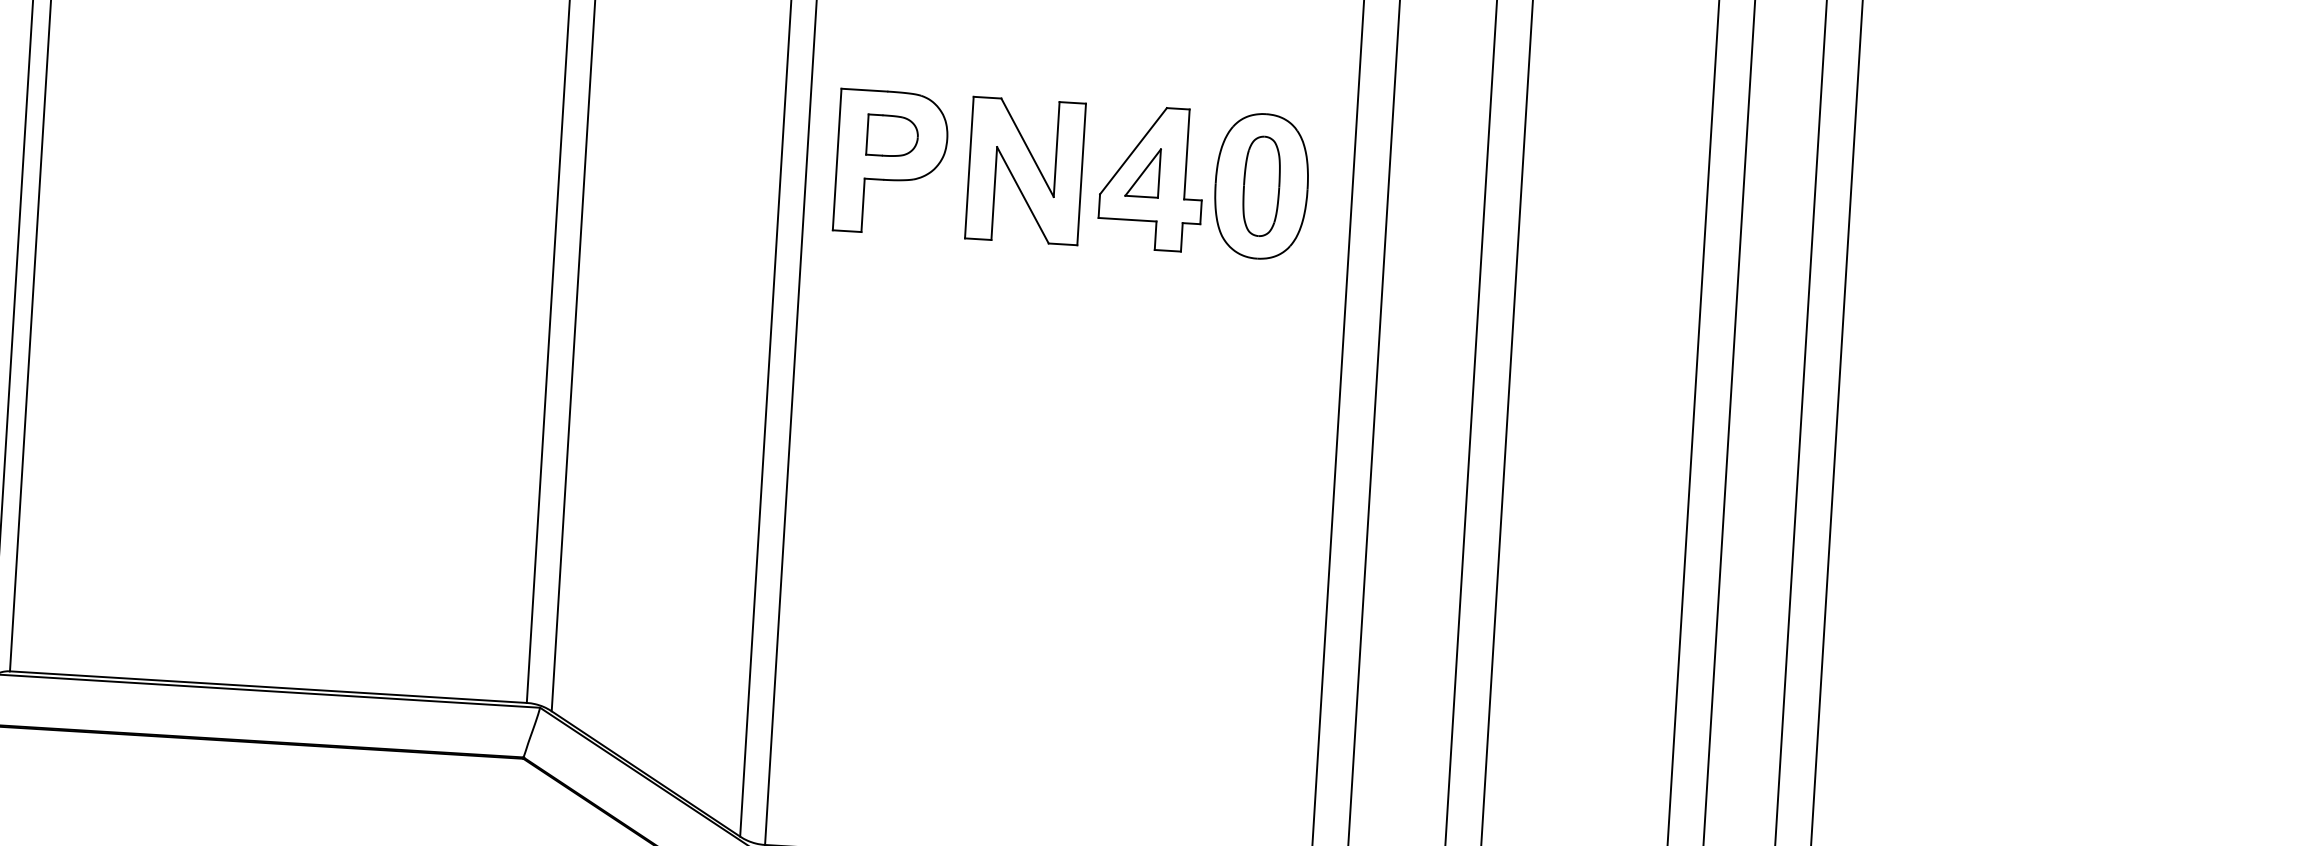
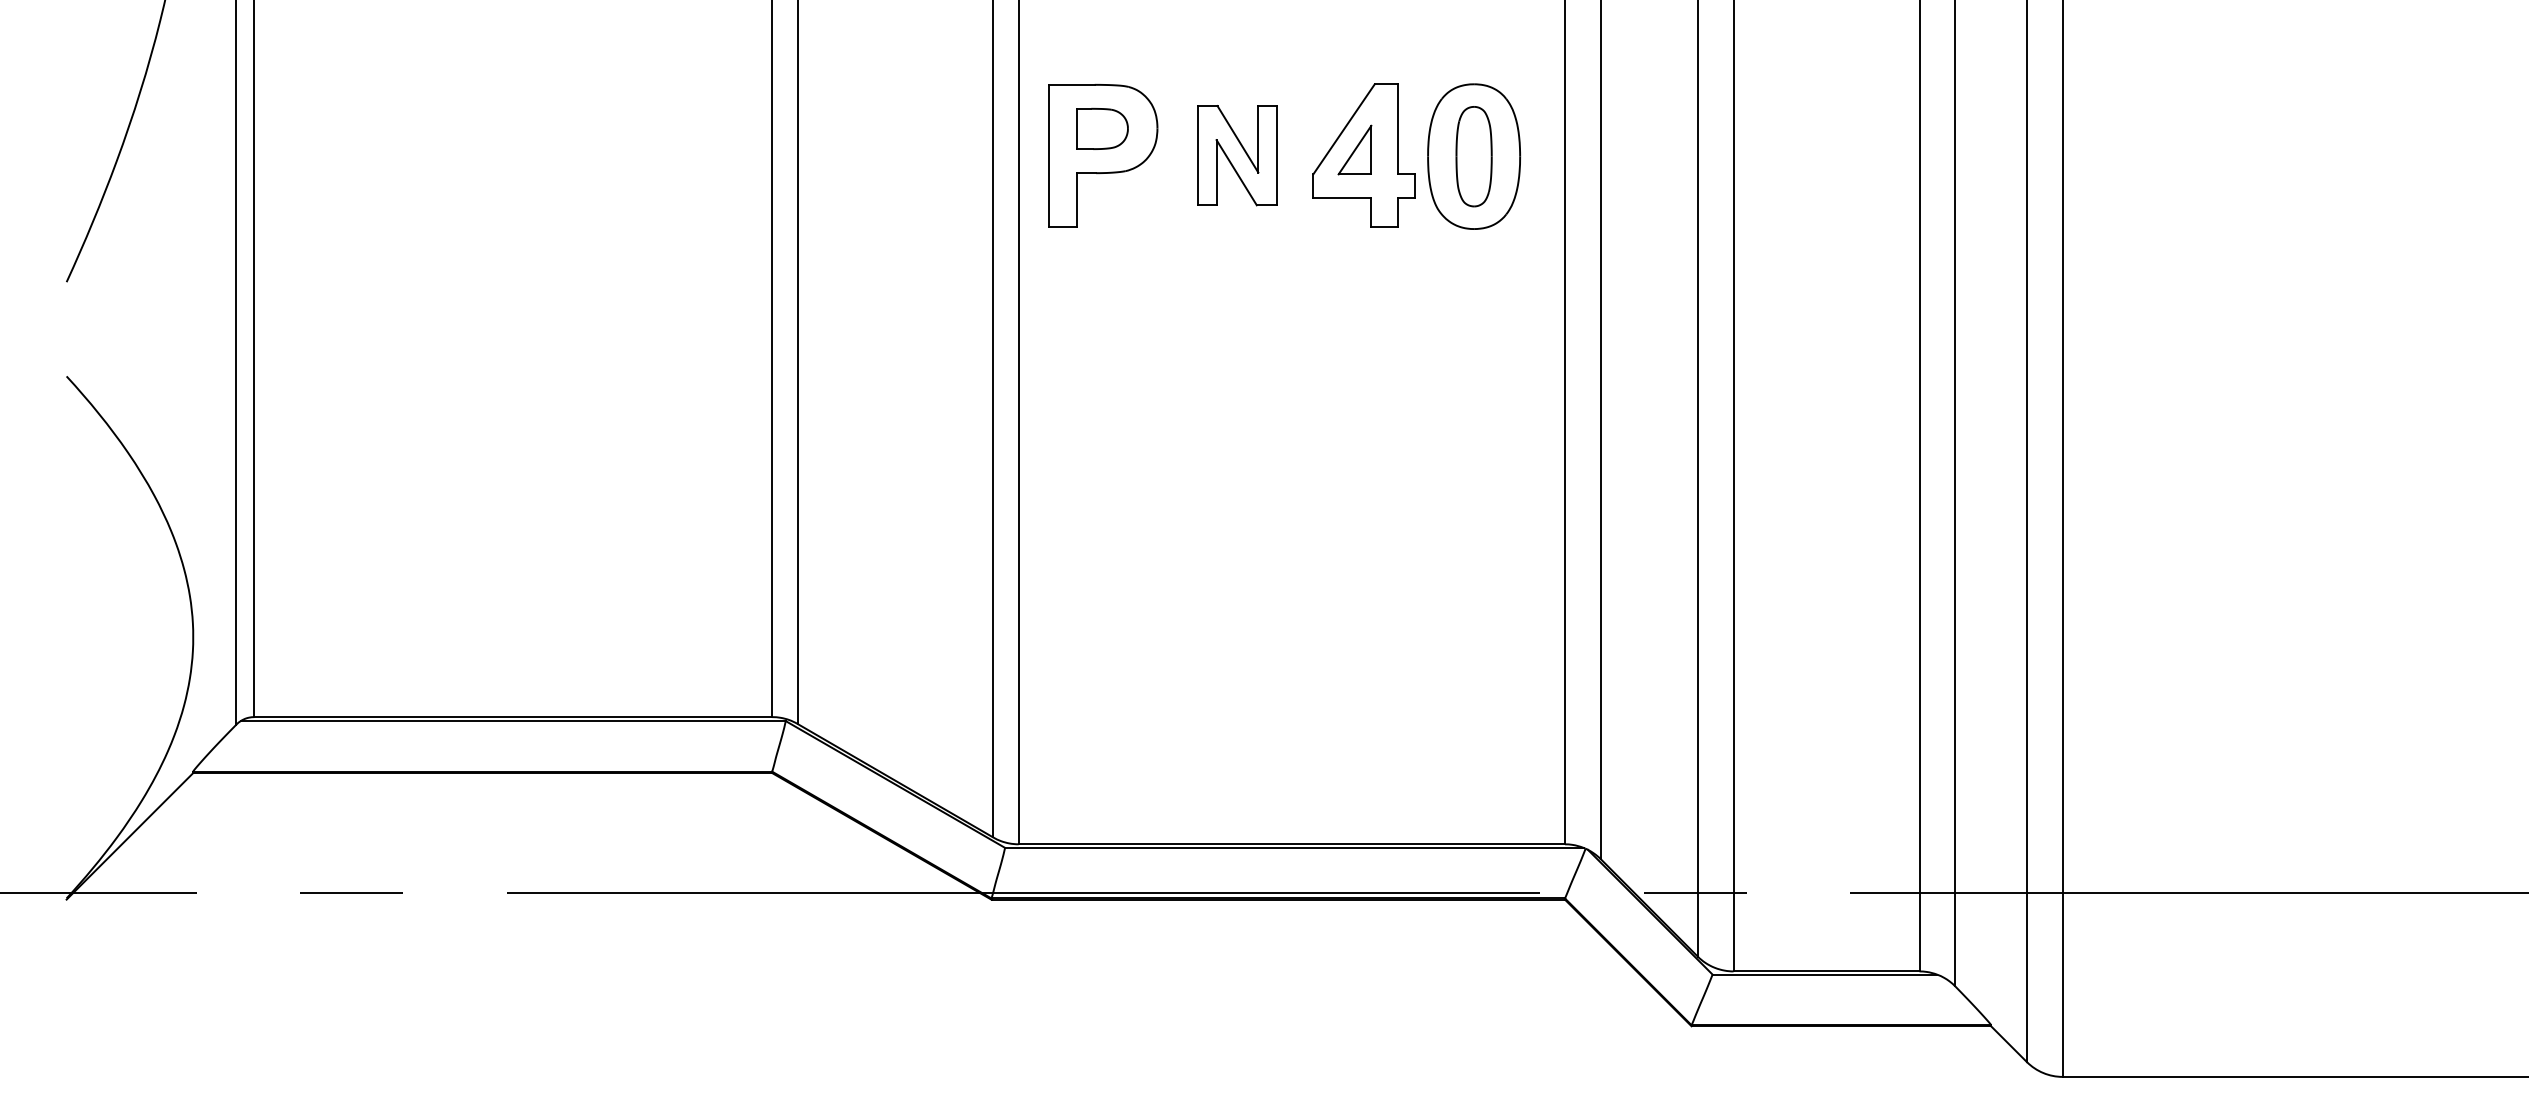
part: (1025, 170) -> (1237, 155), size x0.7

